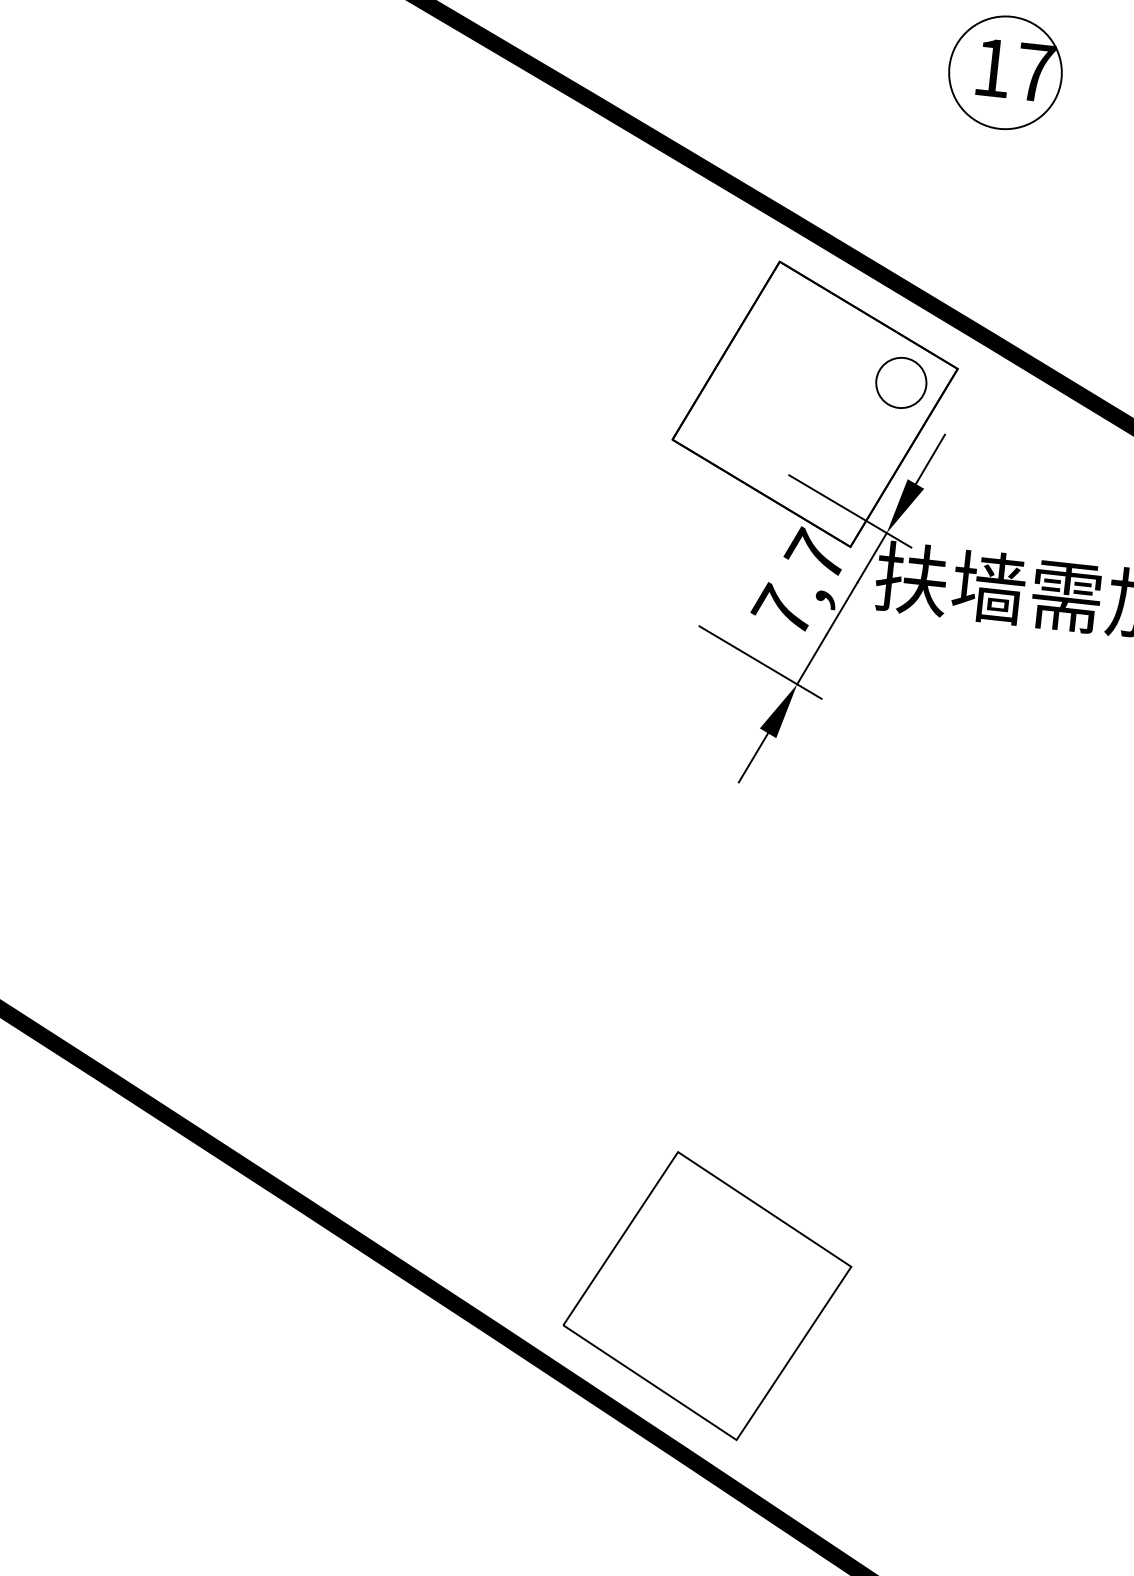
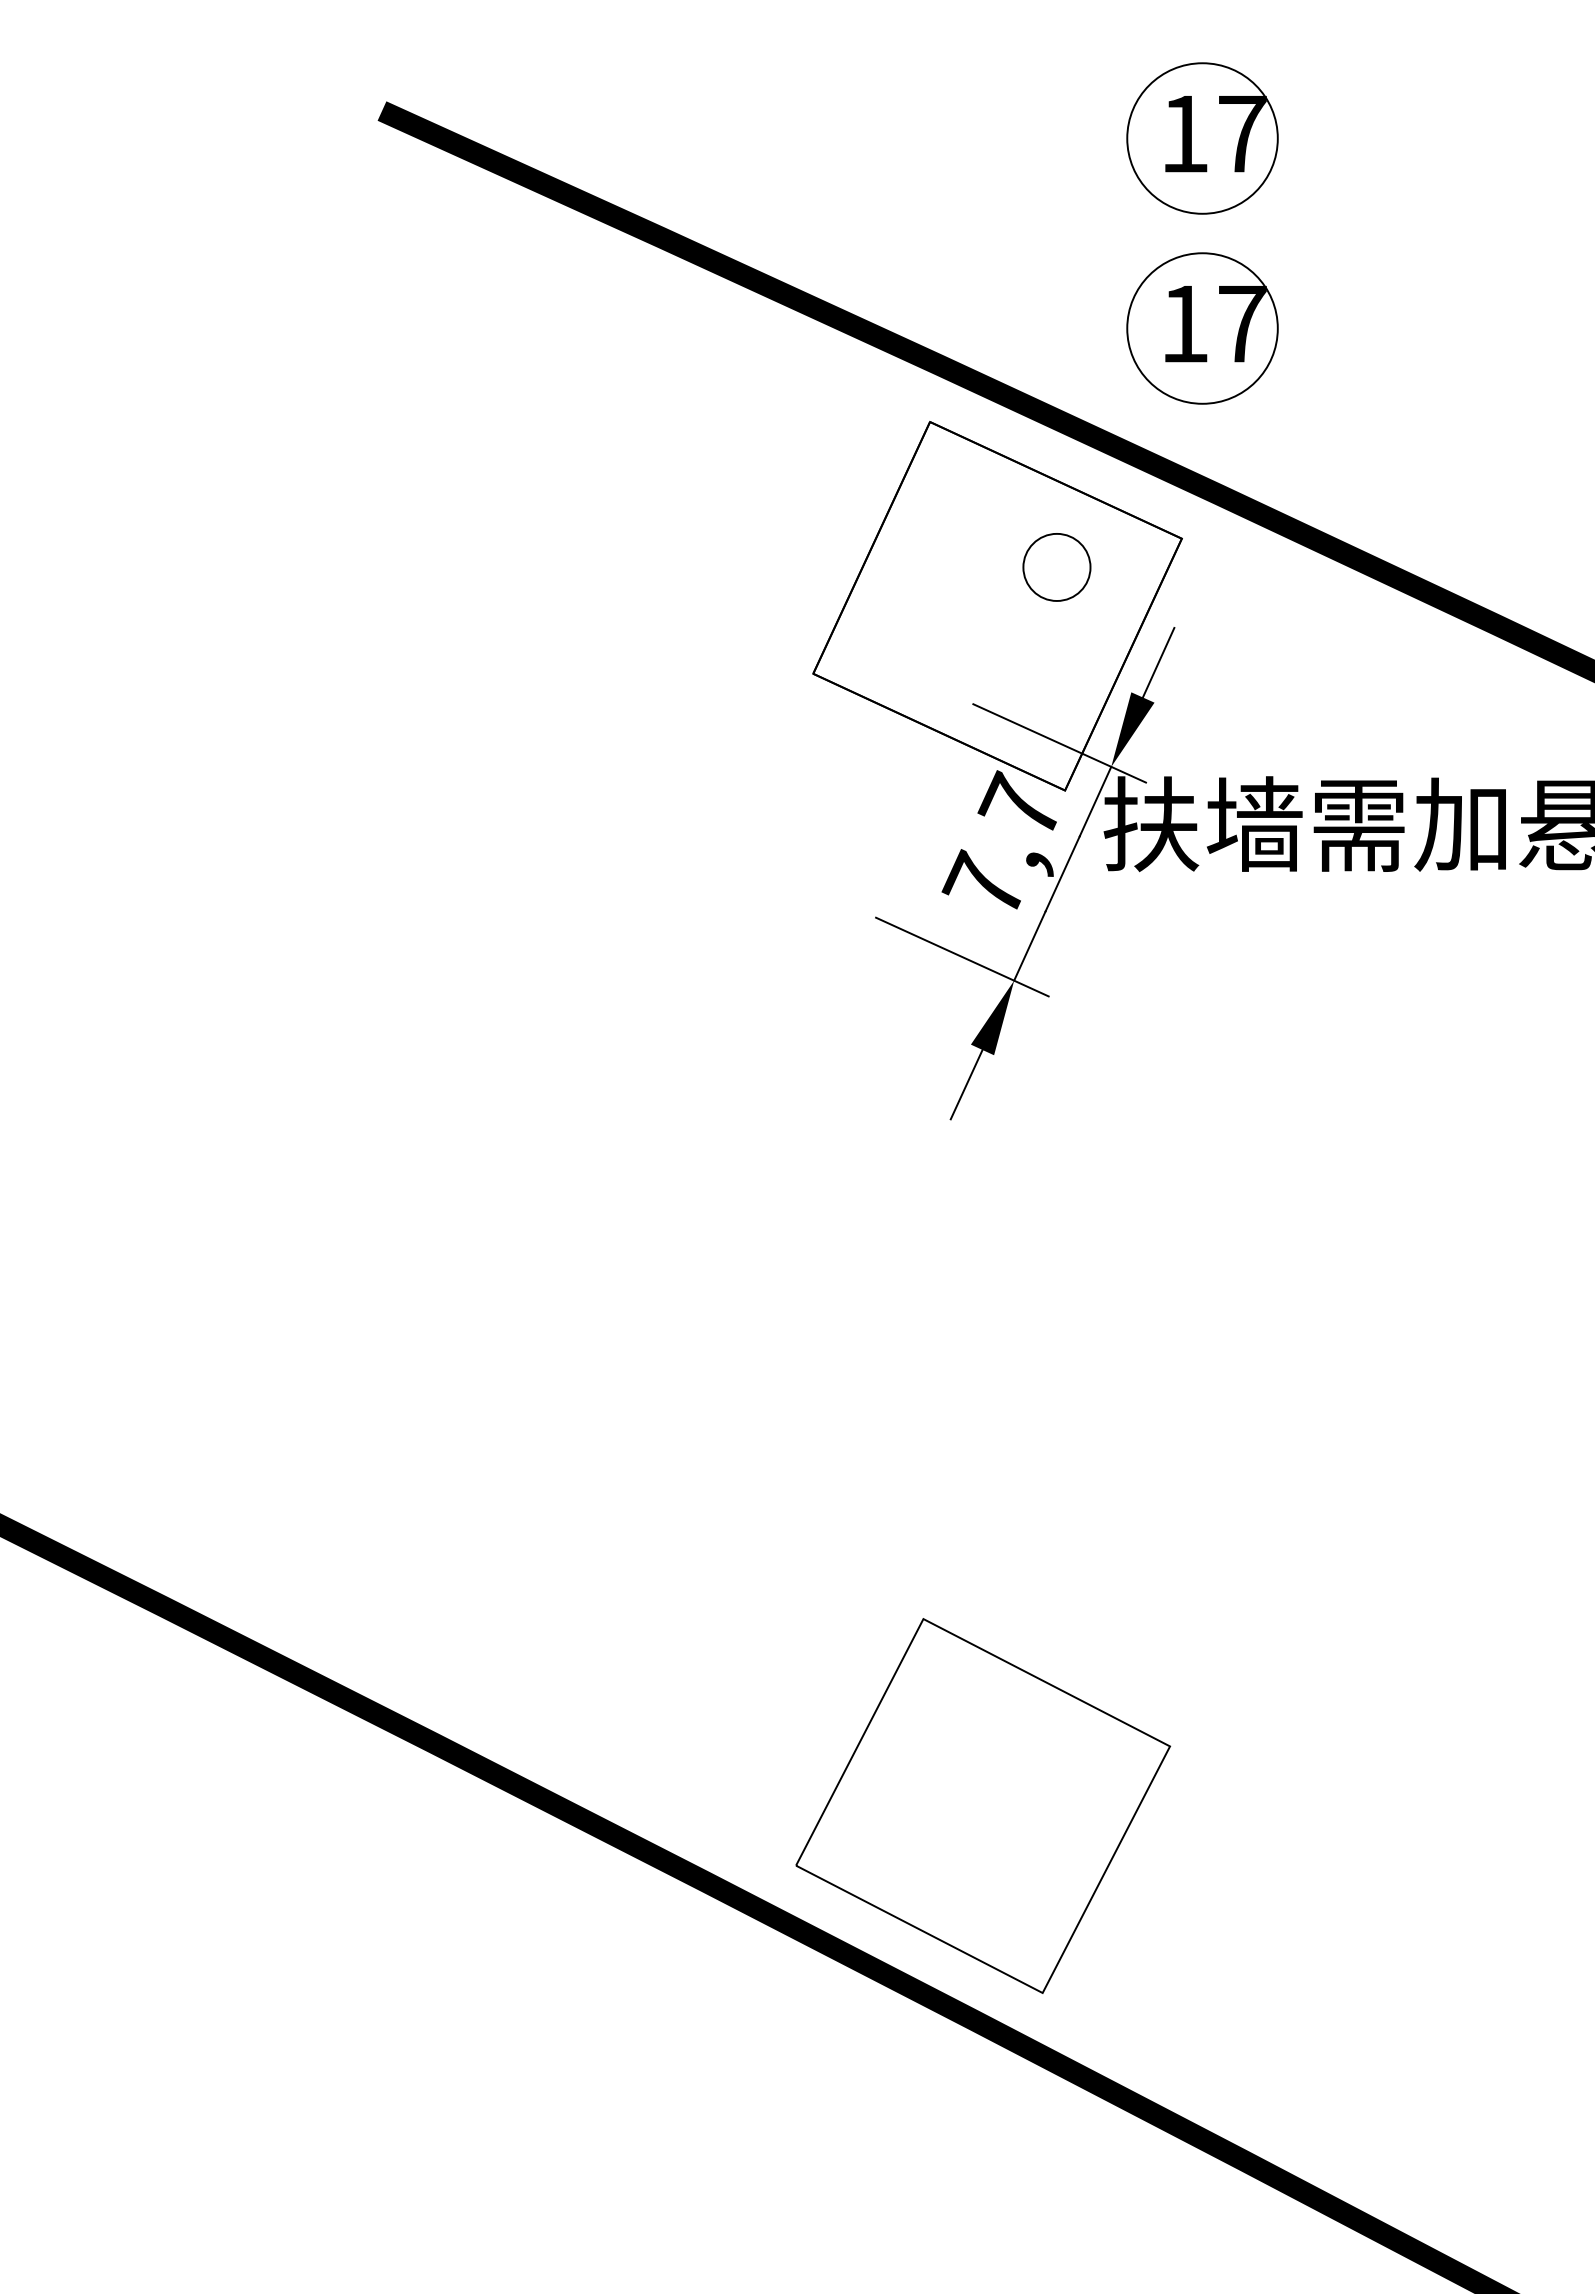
part: (990, 214) -> (1202, 328), added
circle: (900, 382) -> (1056, 567), moved

